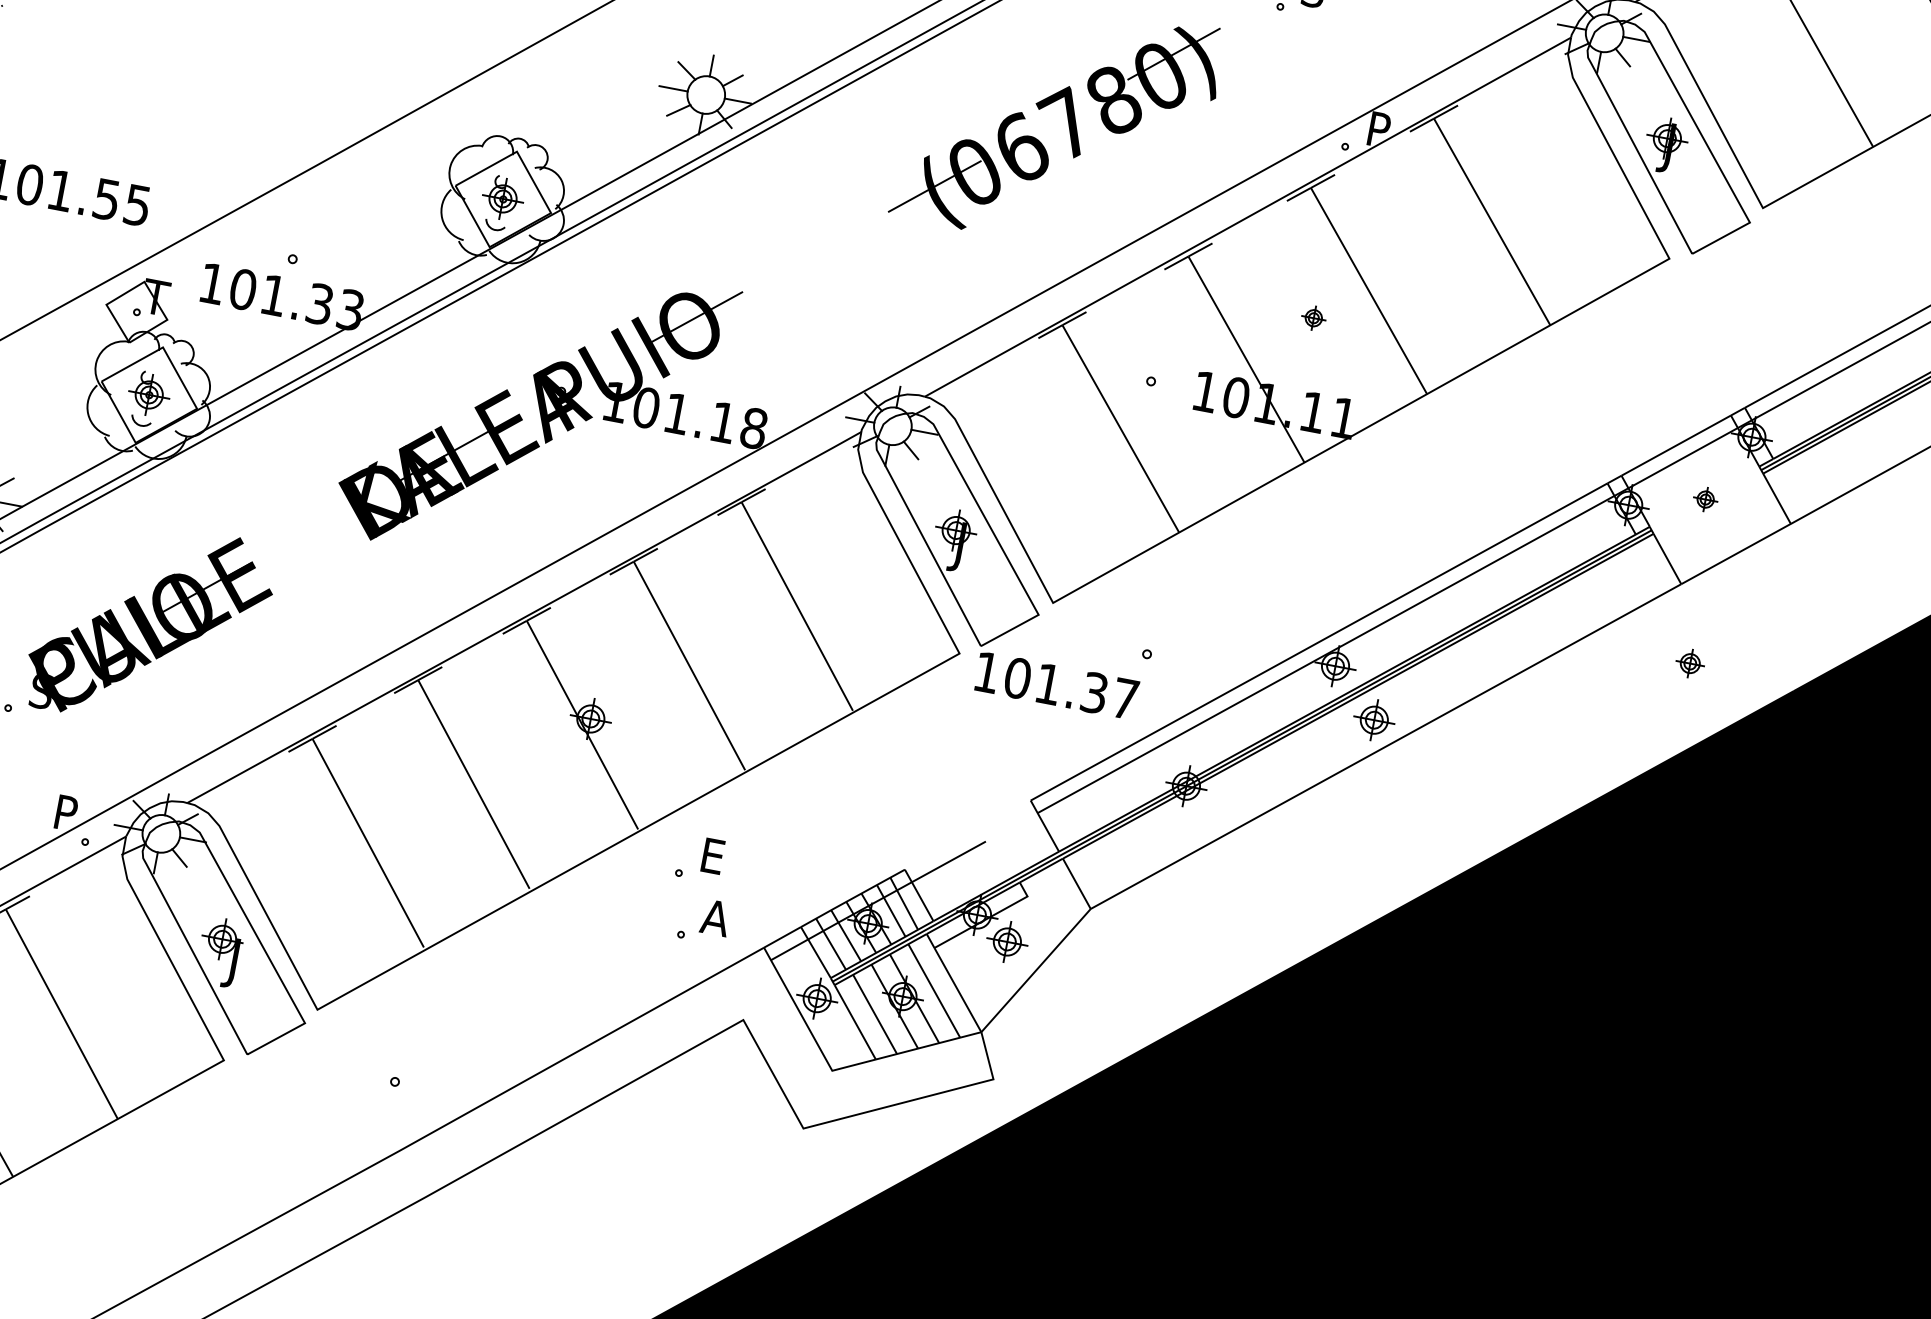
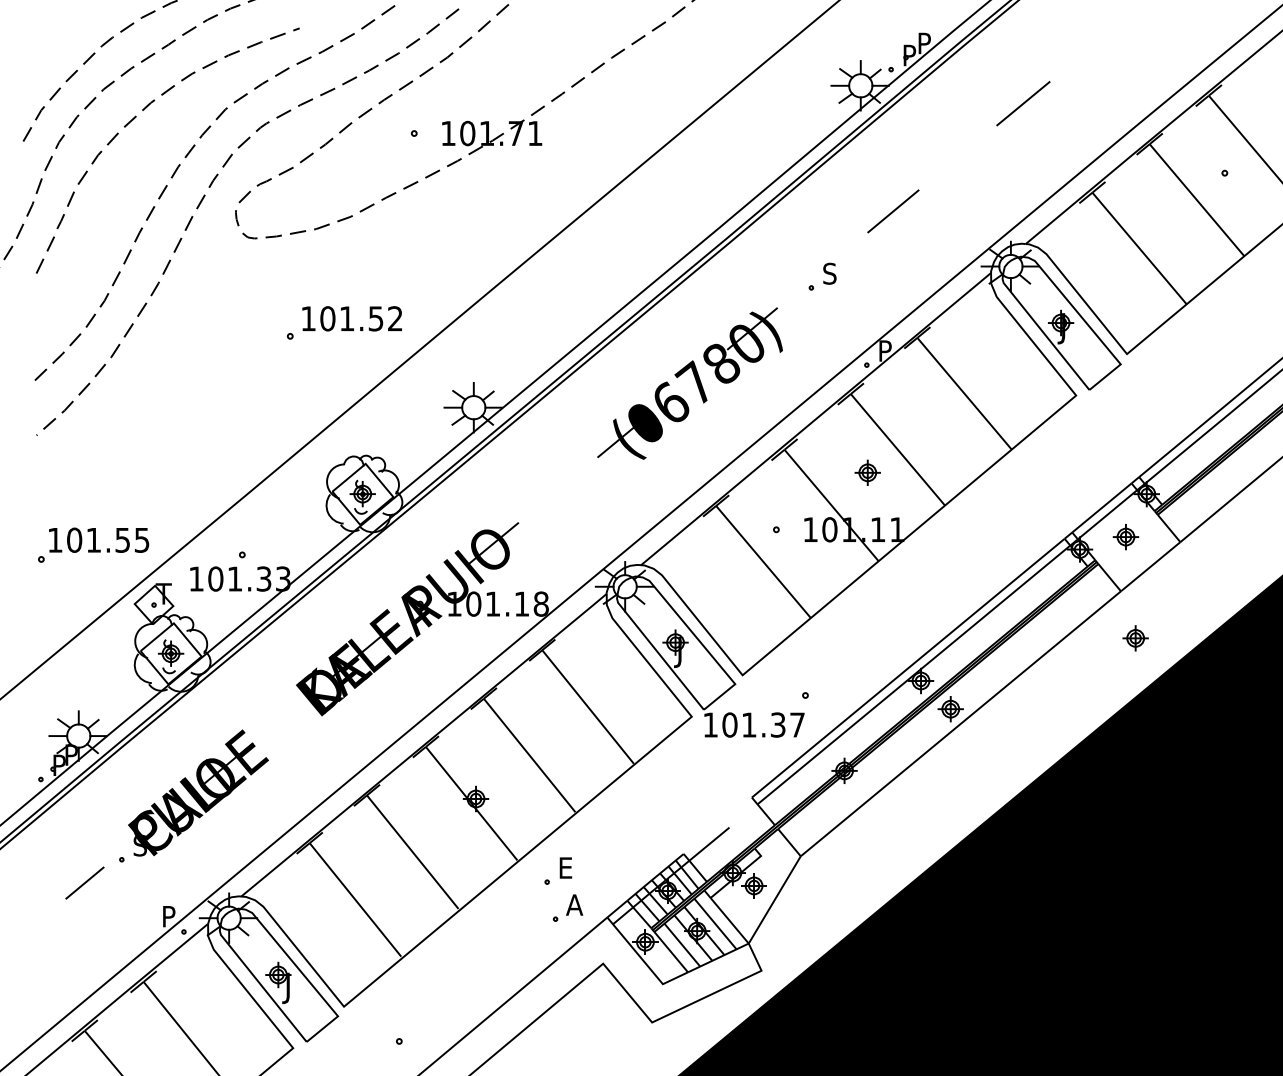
part: (1313, 317) -> (867, 472), size x1.67
part: (1704, 499) -> (1125, 537), size x1.67
part: (1690, 663) -> (1135, 638), size x1.43

